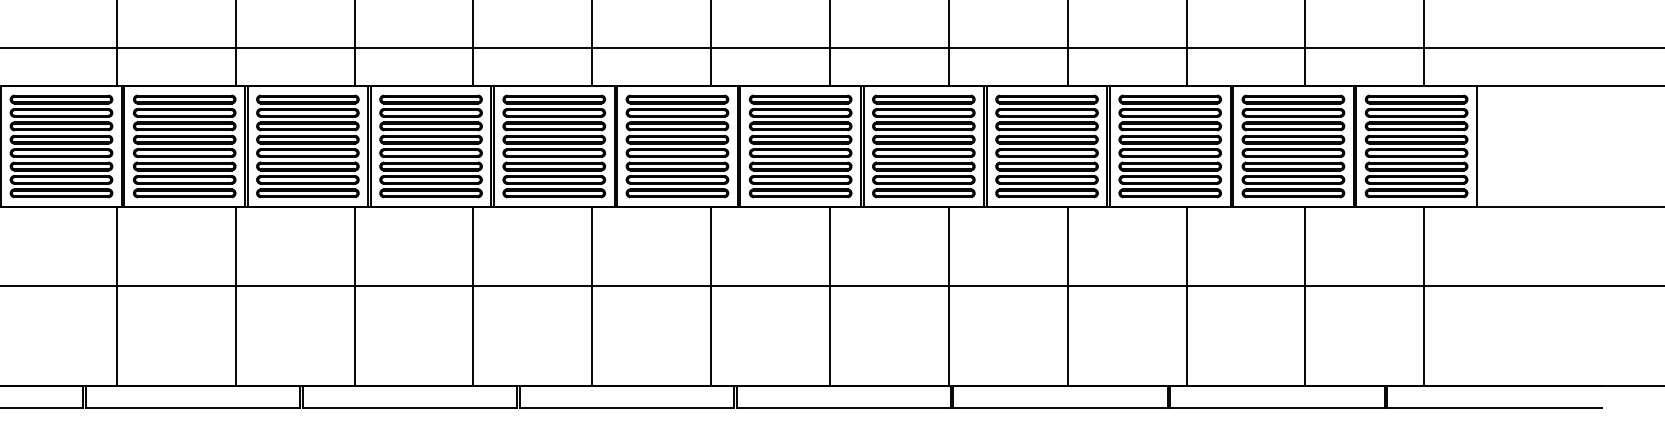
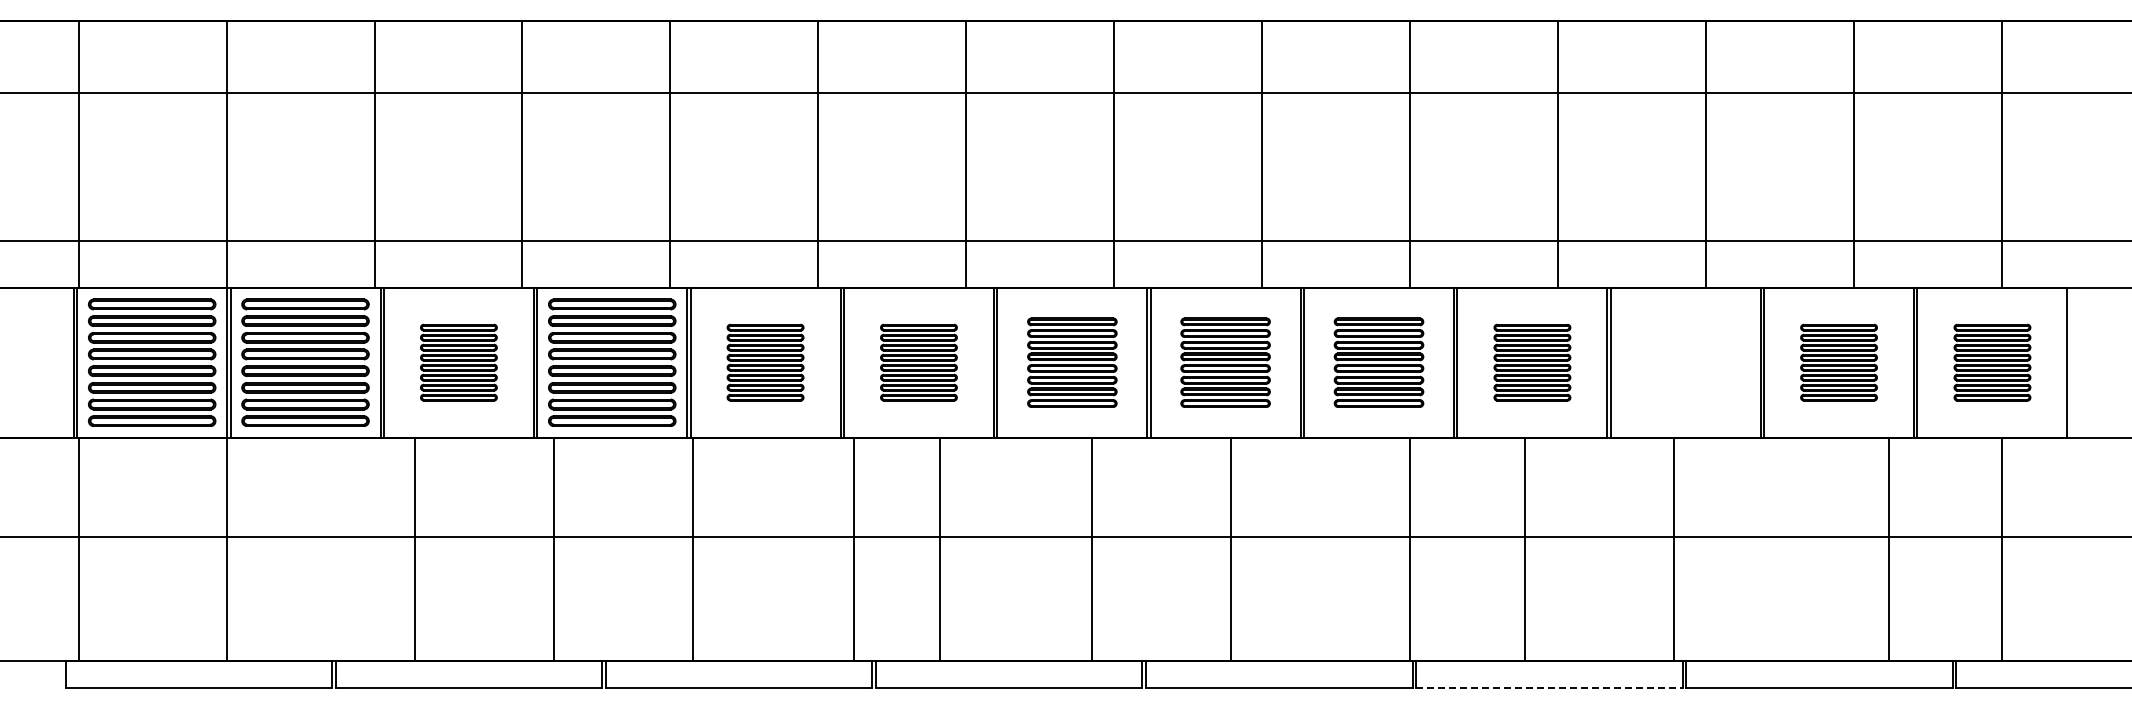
part: (184, 146) -> (458, 362), size x0.6
part: (431, 146) -> (765, 362), size x0.6
part: (553, 146) -> (918, 362), size x0.6
part: (677, 146) -> (1072, 362), size x0.7
part: (800, 146) -> (1225, 362), size x0.7
part: (923, 146) -> (1378, 362), size x0.7
part: (1047, 146) -> (1532, 362), size x0.6
part: (1170, 146) -> (1685, 362), removed
part: (1292, 146) -> (1838, 362), size x0.6
part: (1416, 146) -> (1992, 362), size x0.6
line: (116, 296) -> (414, 549), moved
line: (235, 296) -> (554, 549), moved
line: (354, 296) -> (693, 549), moved
line: (473, 296) -> (854, 549), moved
line: (592, 296) -> (940, 549), moved
line: (711, 296) -> (1092, 549), moved
line: (830, 296) -> (1231, 549), moved
line: (1068, 296) -> (1525, 549), moved
line: (1186, 296) -> (1673, 549), moved
line: (1305, 296) -> (1888, 549), moved
line: (1060, 407) -> (1549, 687), solid -> dashed

